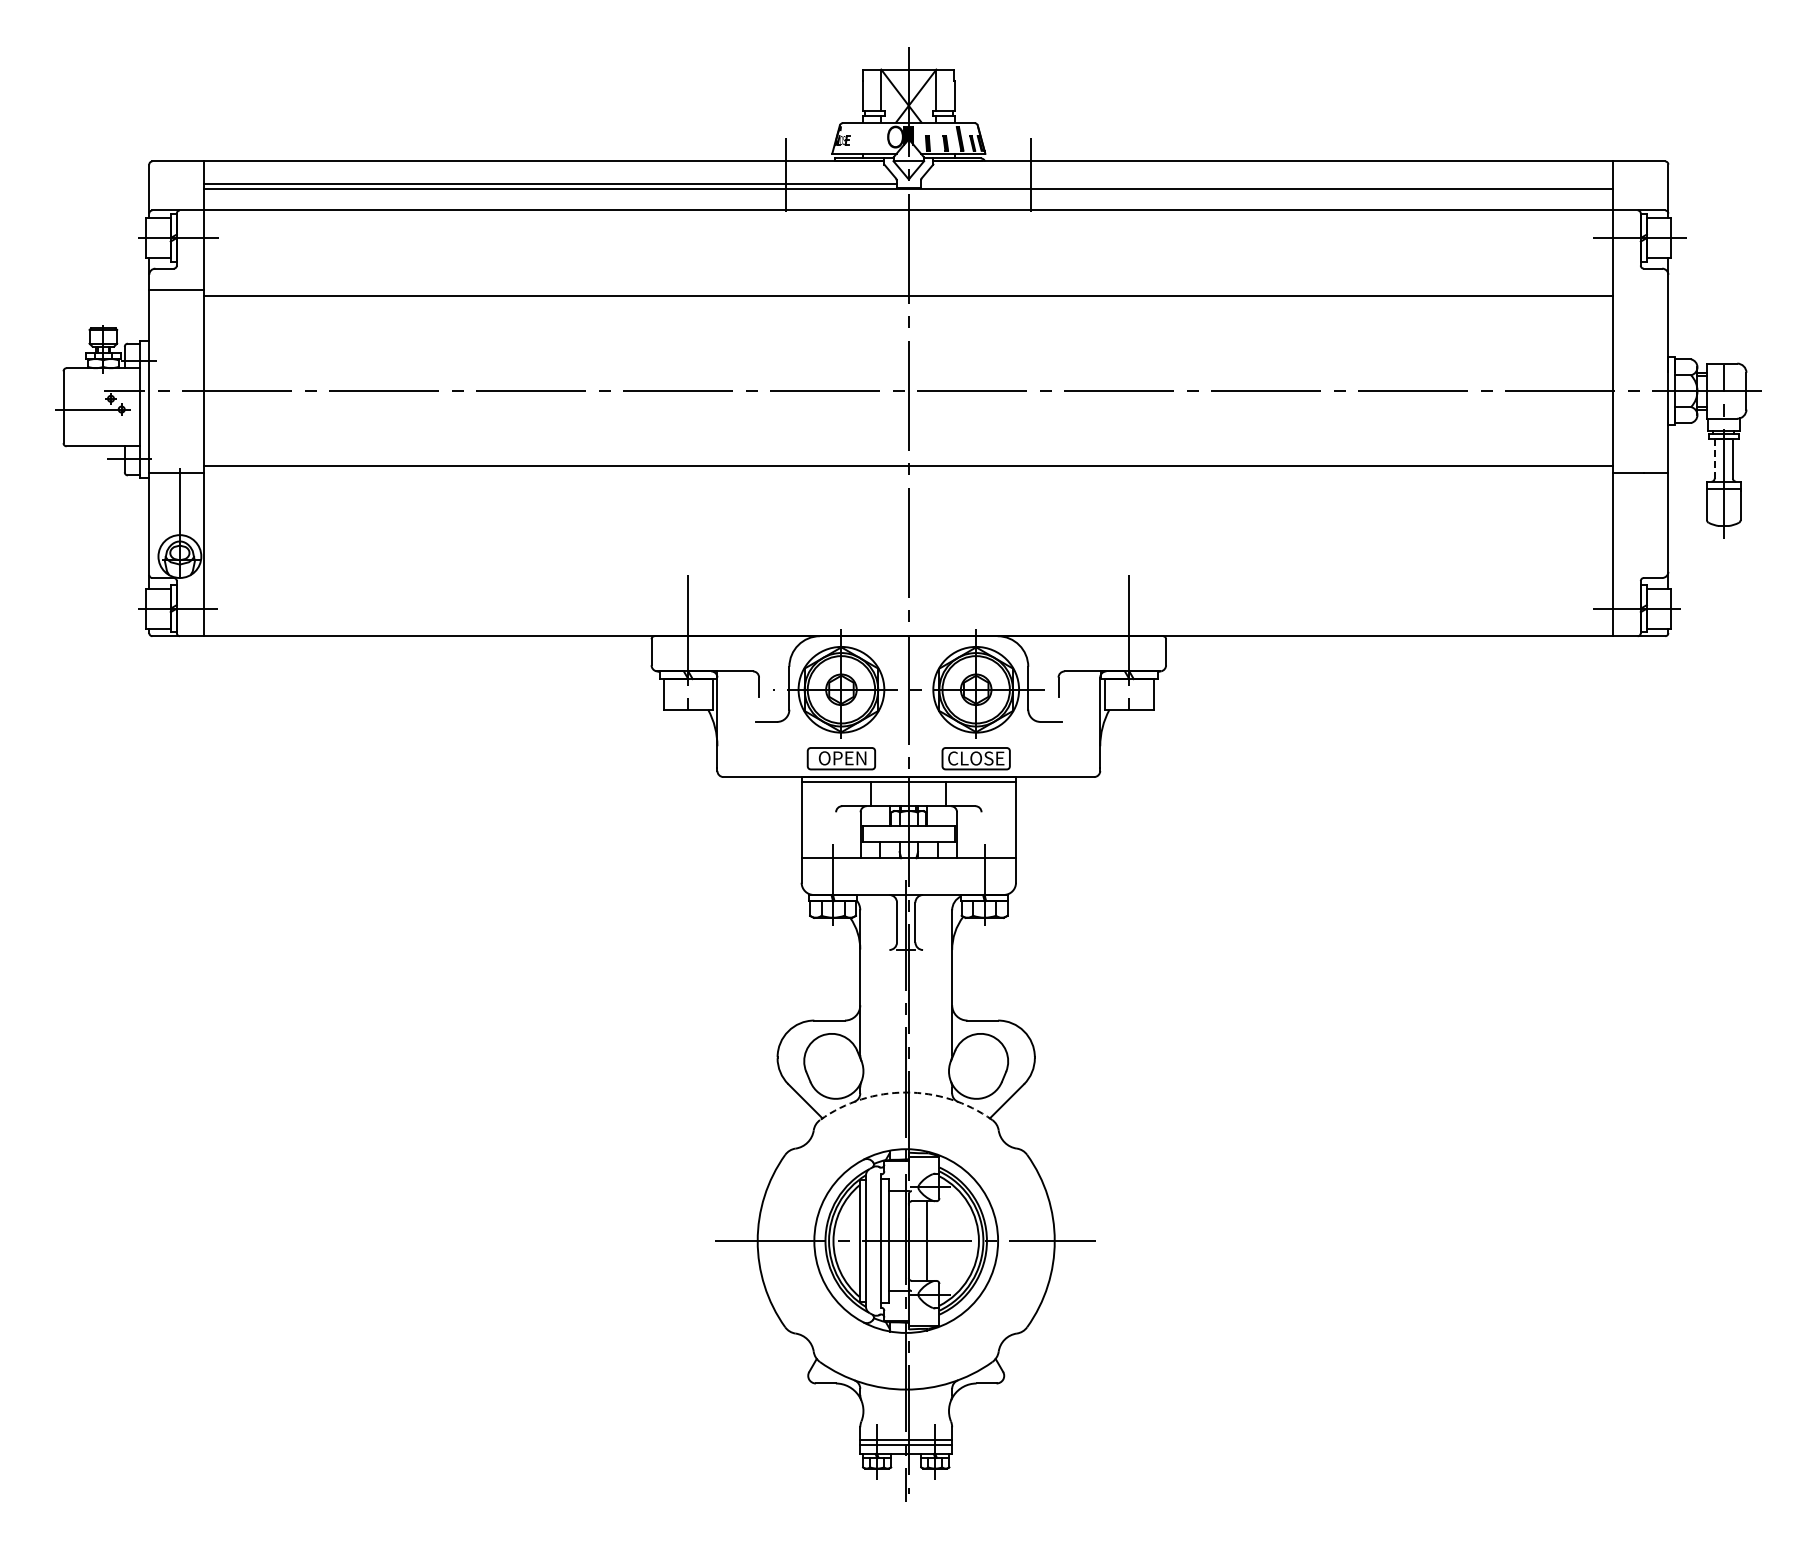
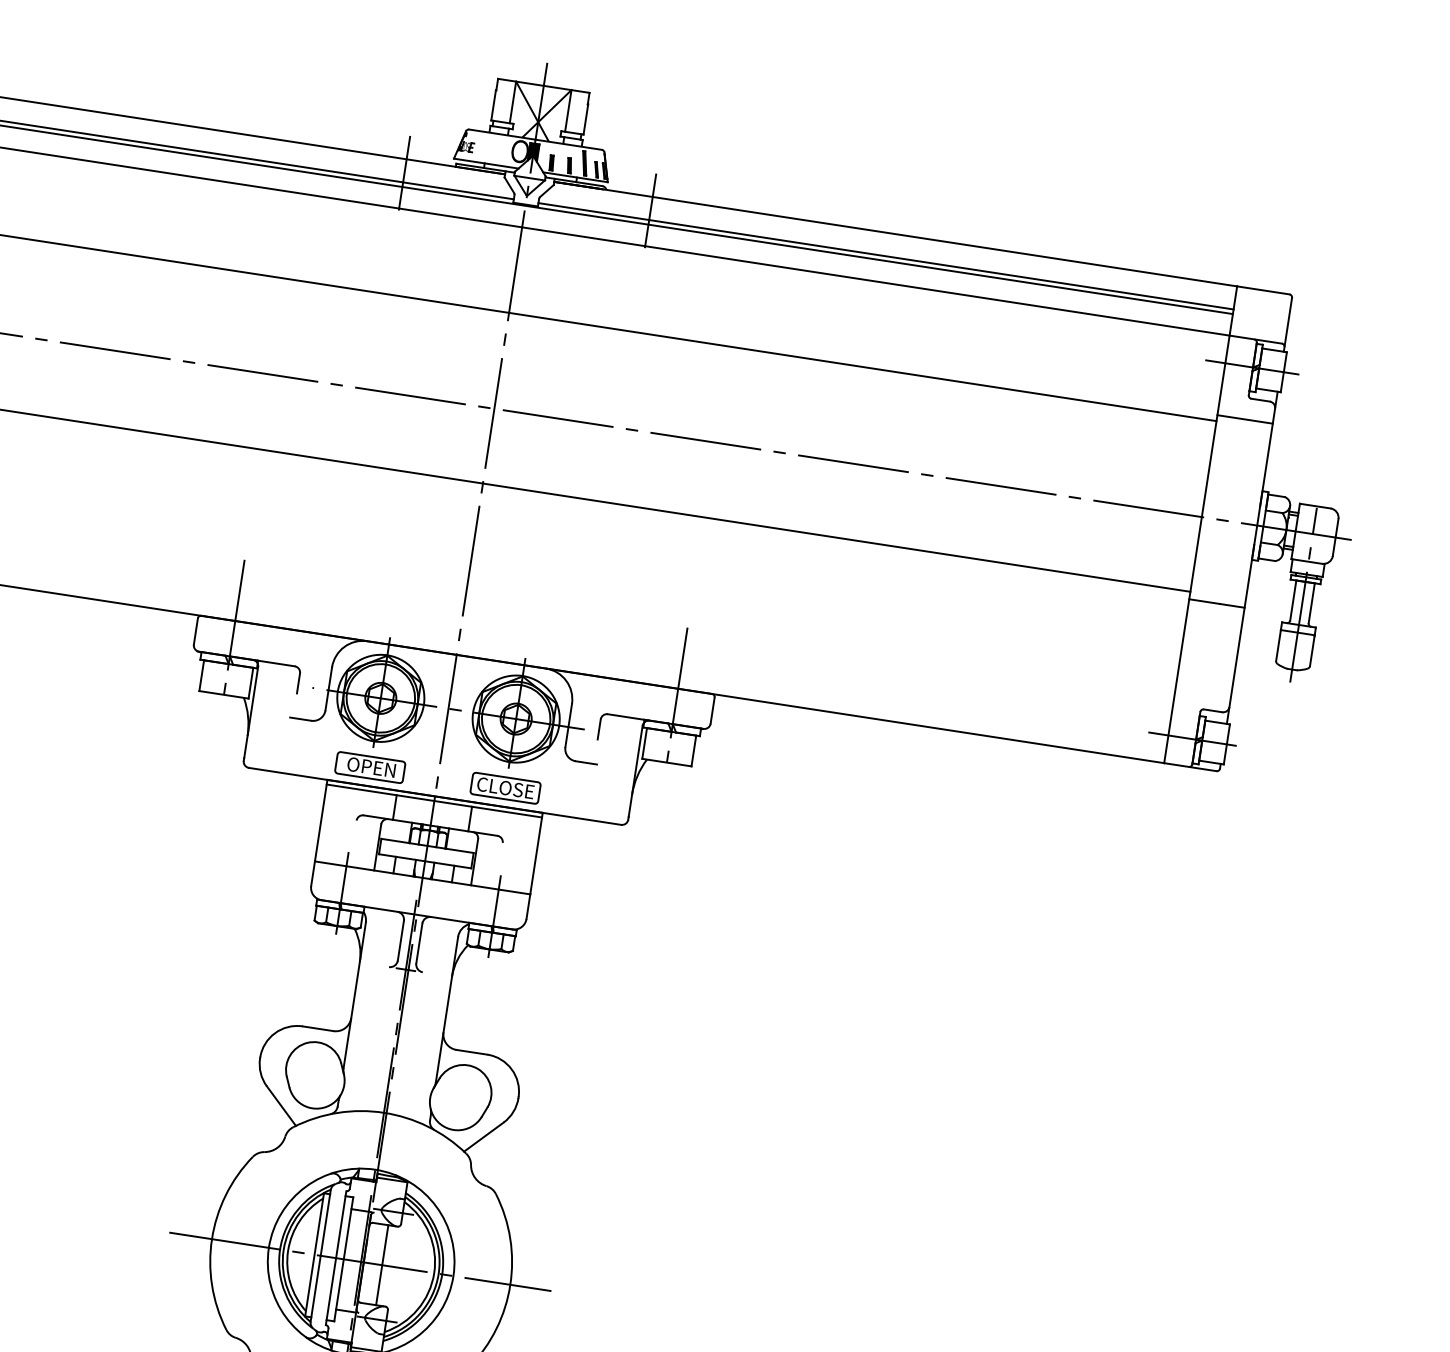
line: (1267, 184) -> (886, 256), added
line: (1640, 289) -> (1244, 419), added
line: (1714, 458) -> (1293, 600), dashed -> solid
arc: (906, 1092) -> (384, 1112), dashed -> solid

